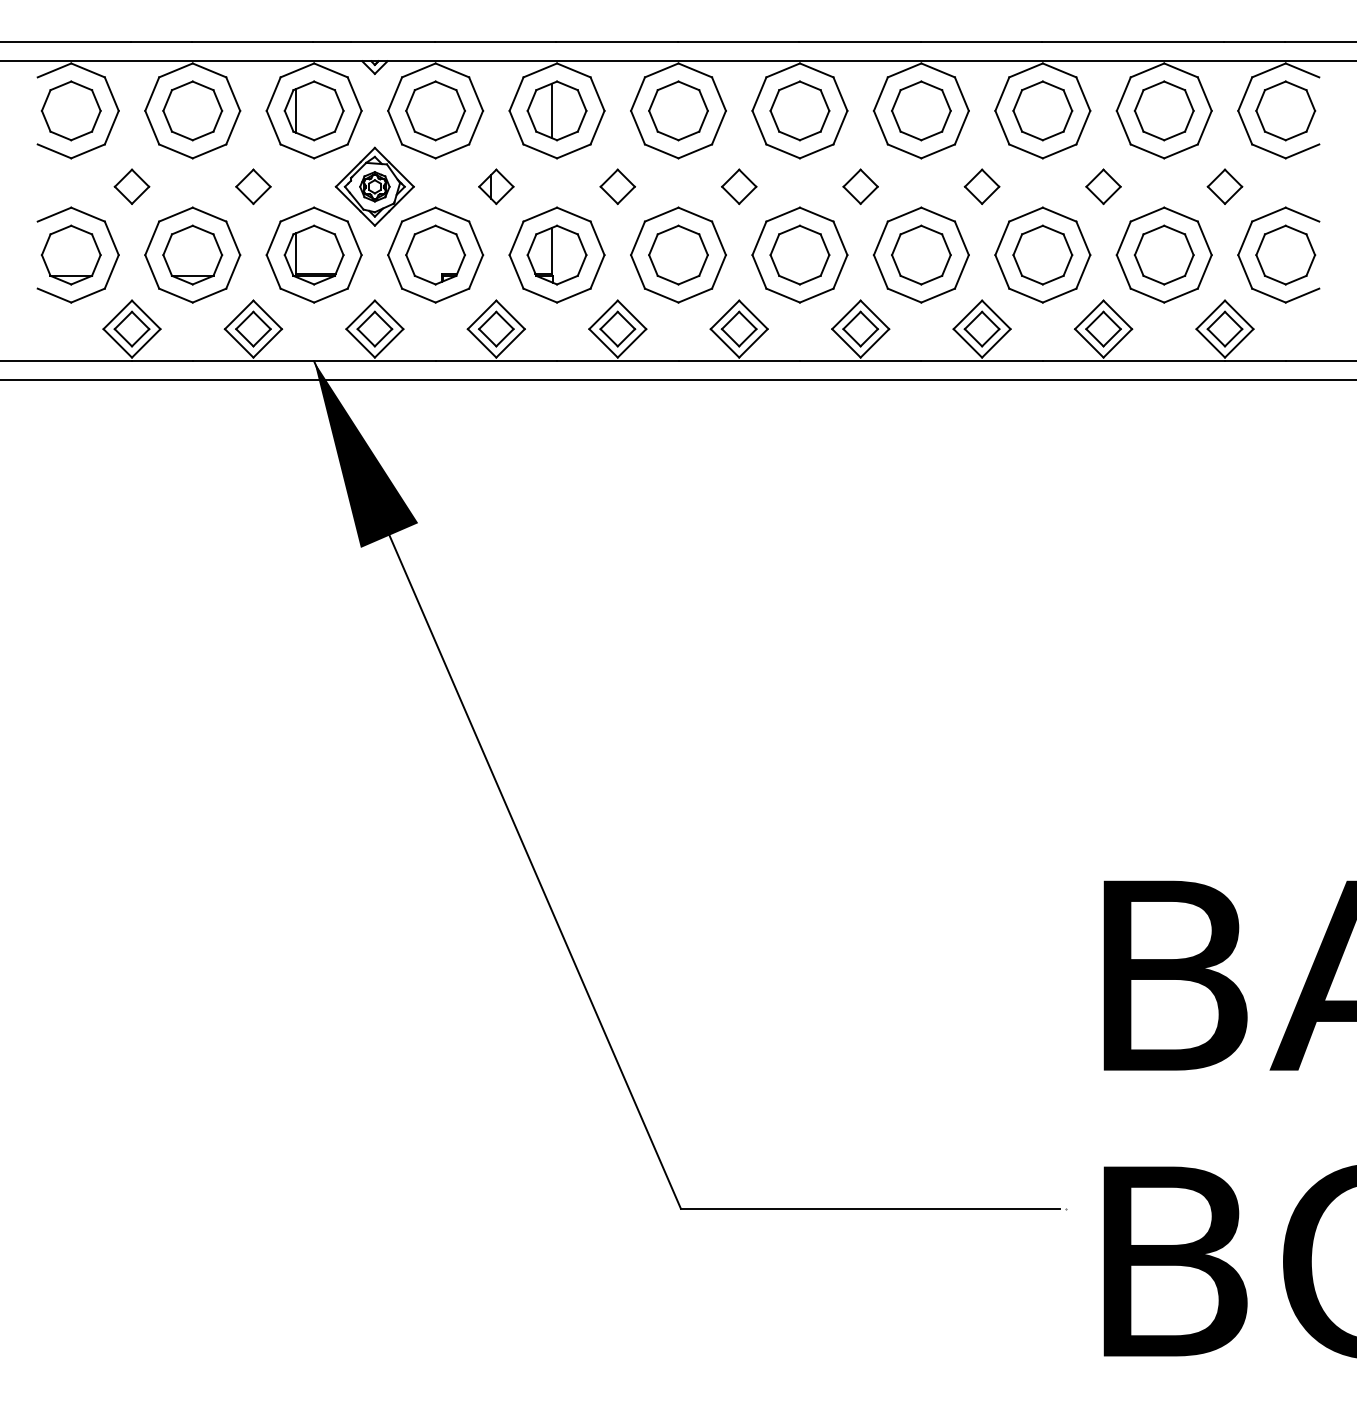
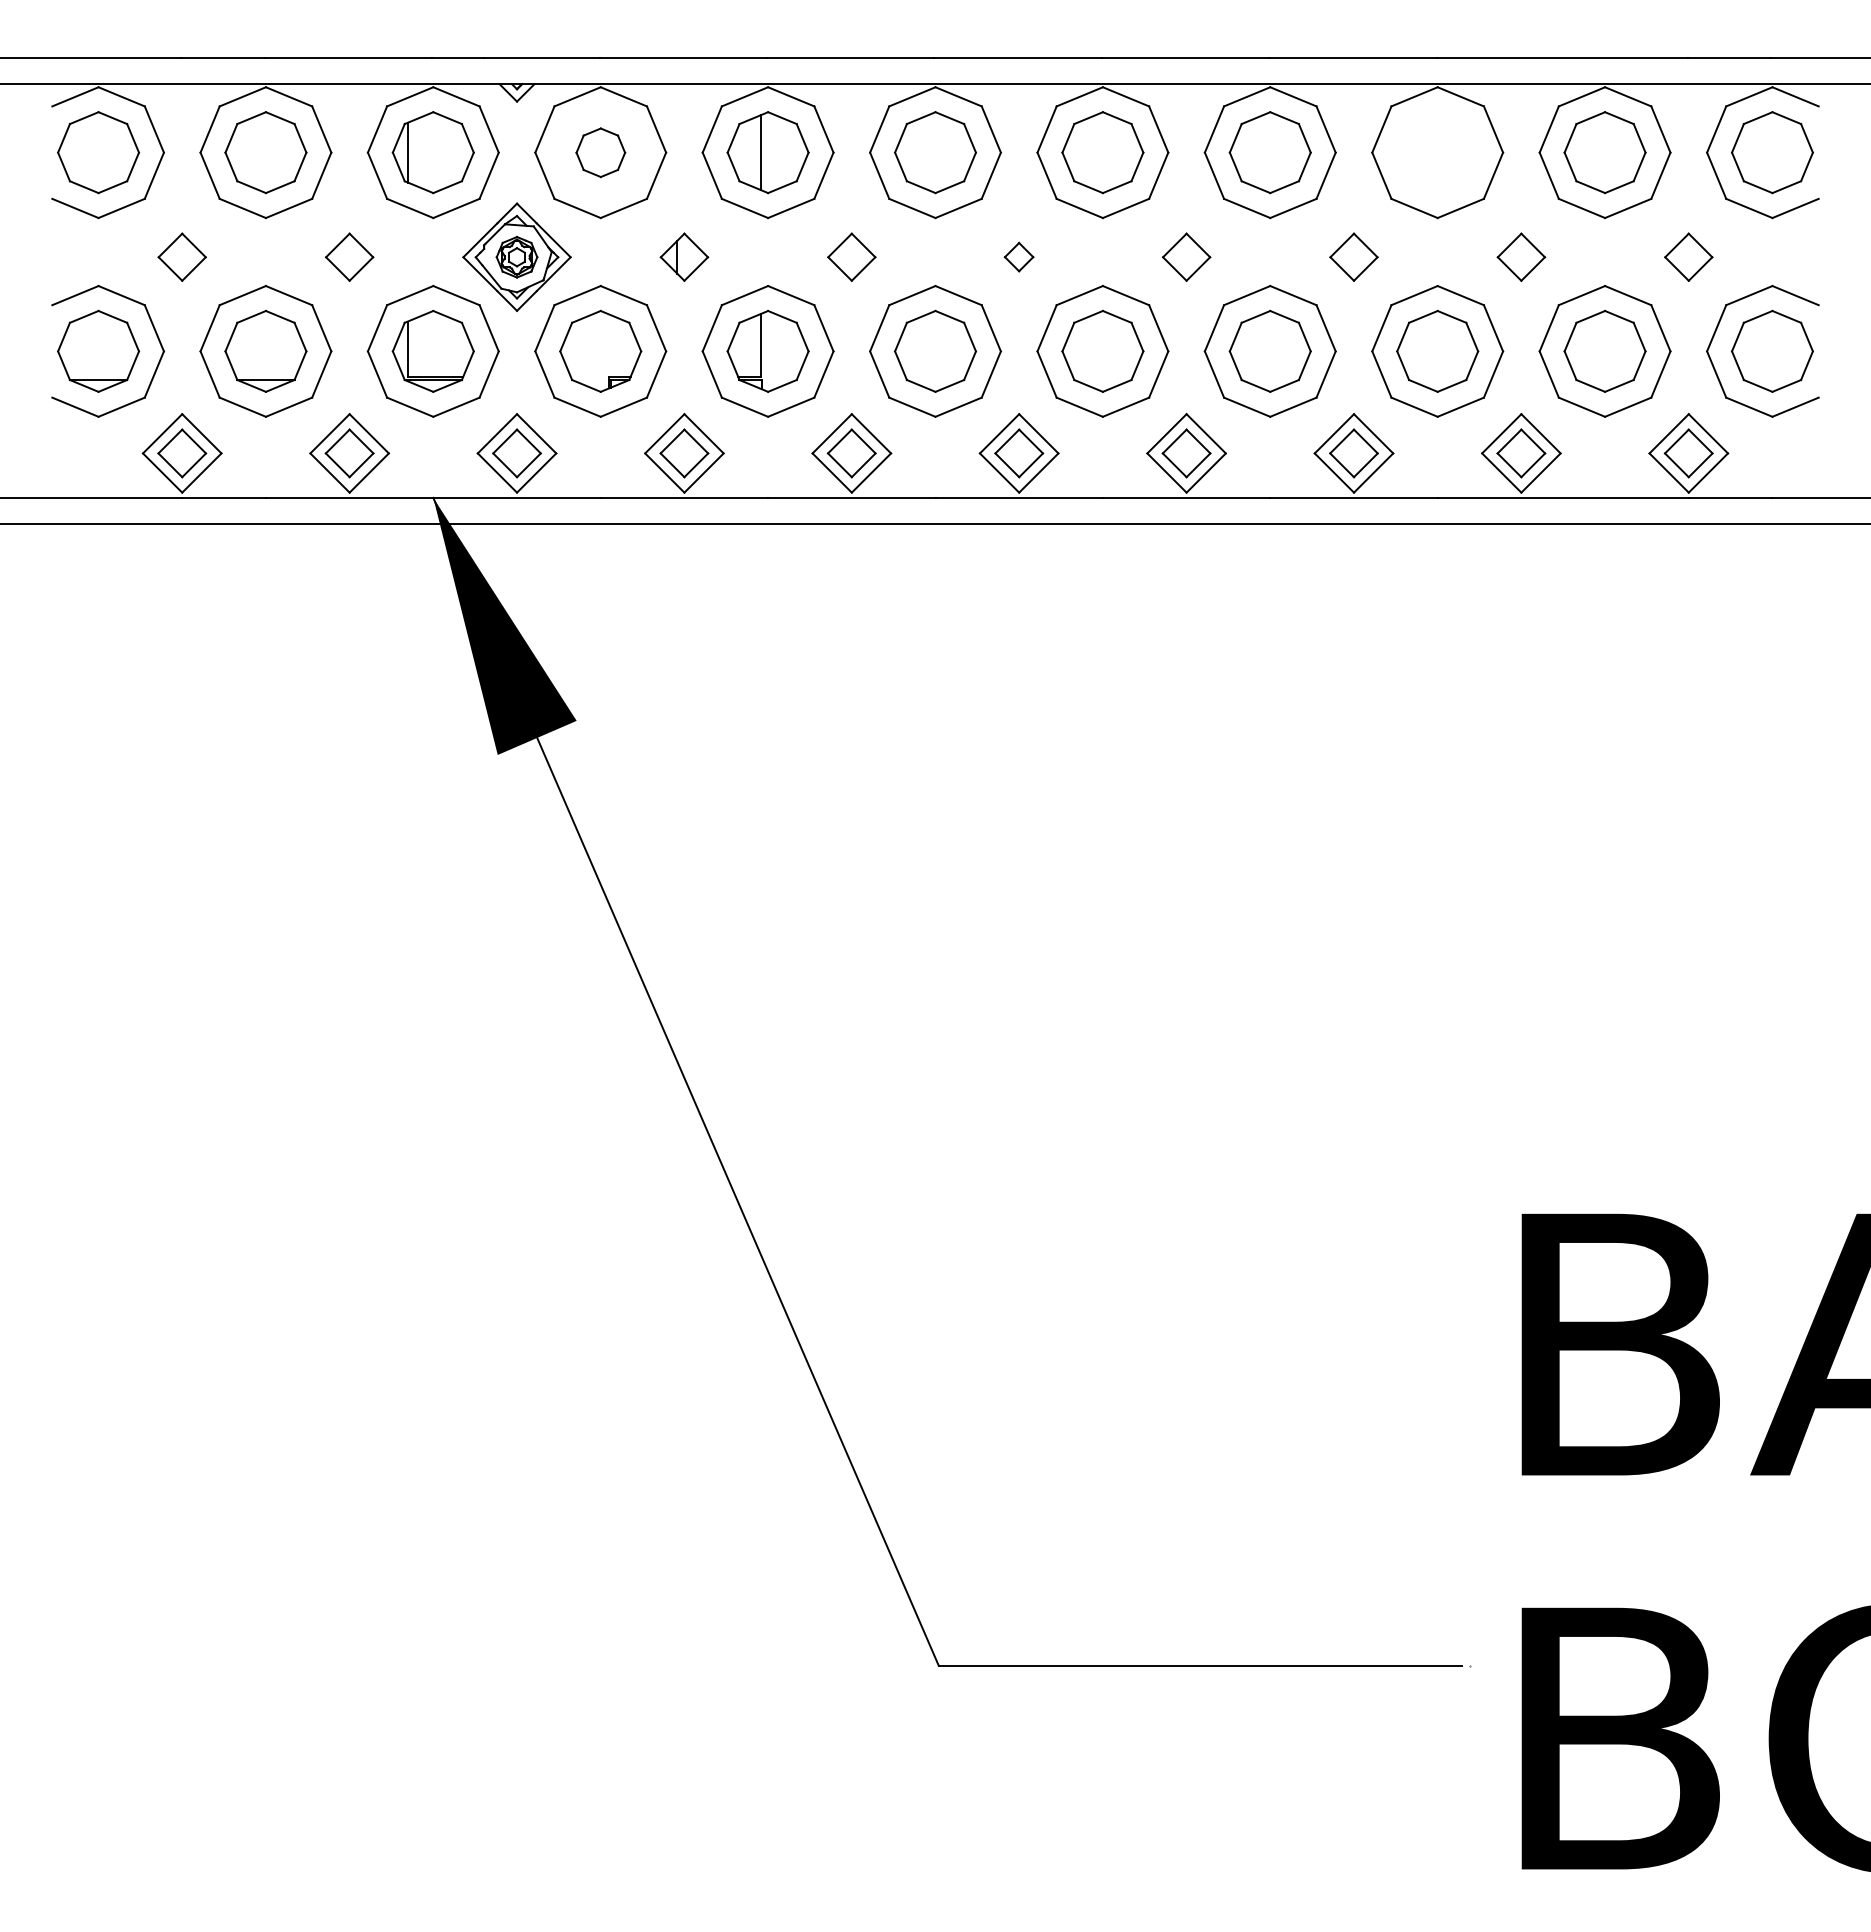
part: (435, 110) -> (600, 152), size x0.6
part: (1042, 110) -> (1437, 152), removed
part: (738, 186) -> (1018, 256), size x0.6

